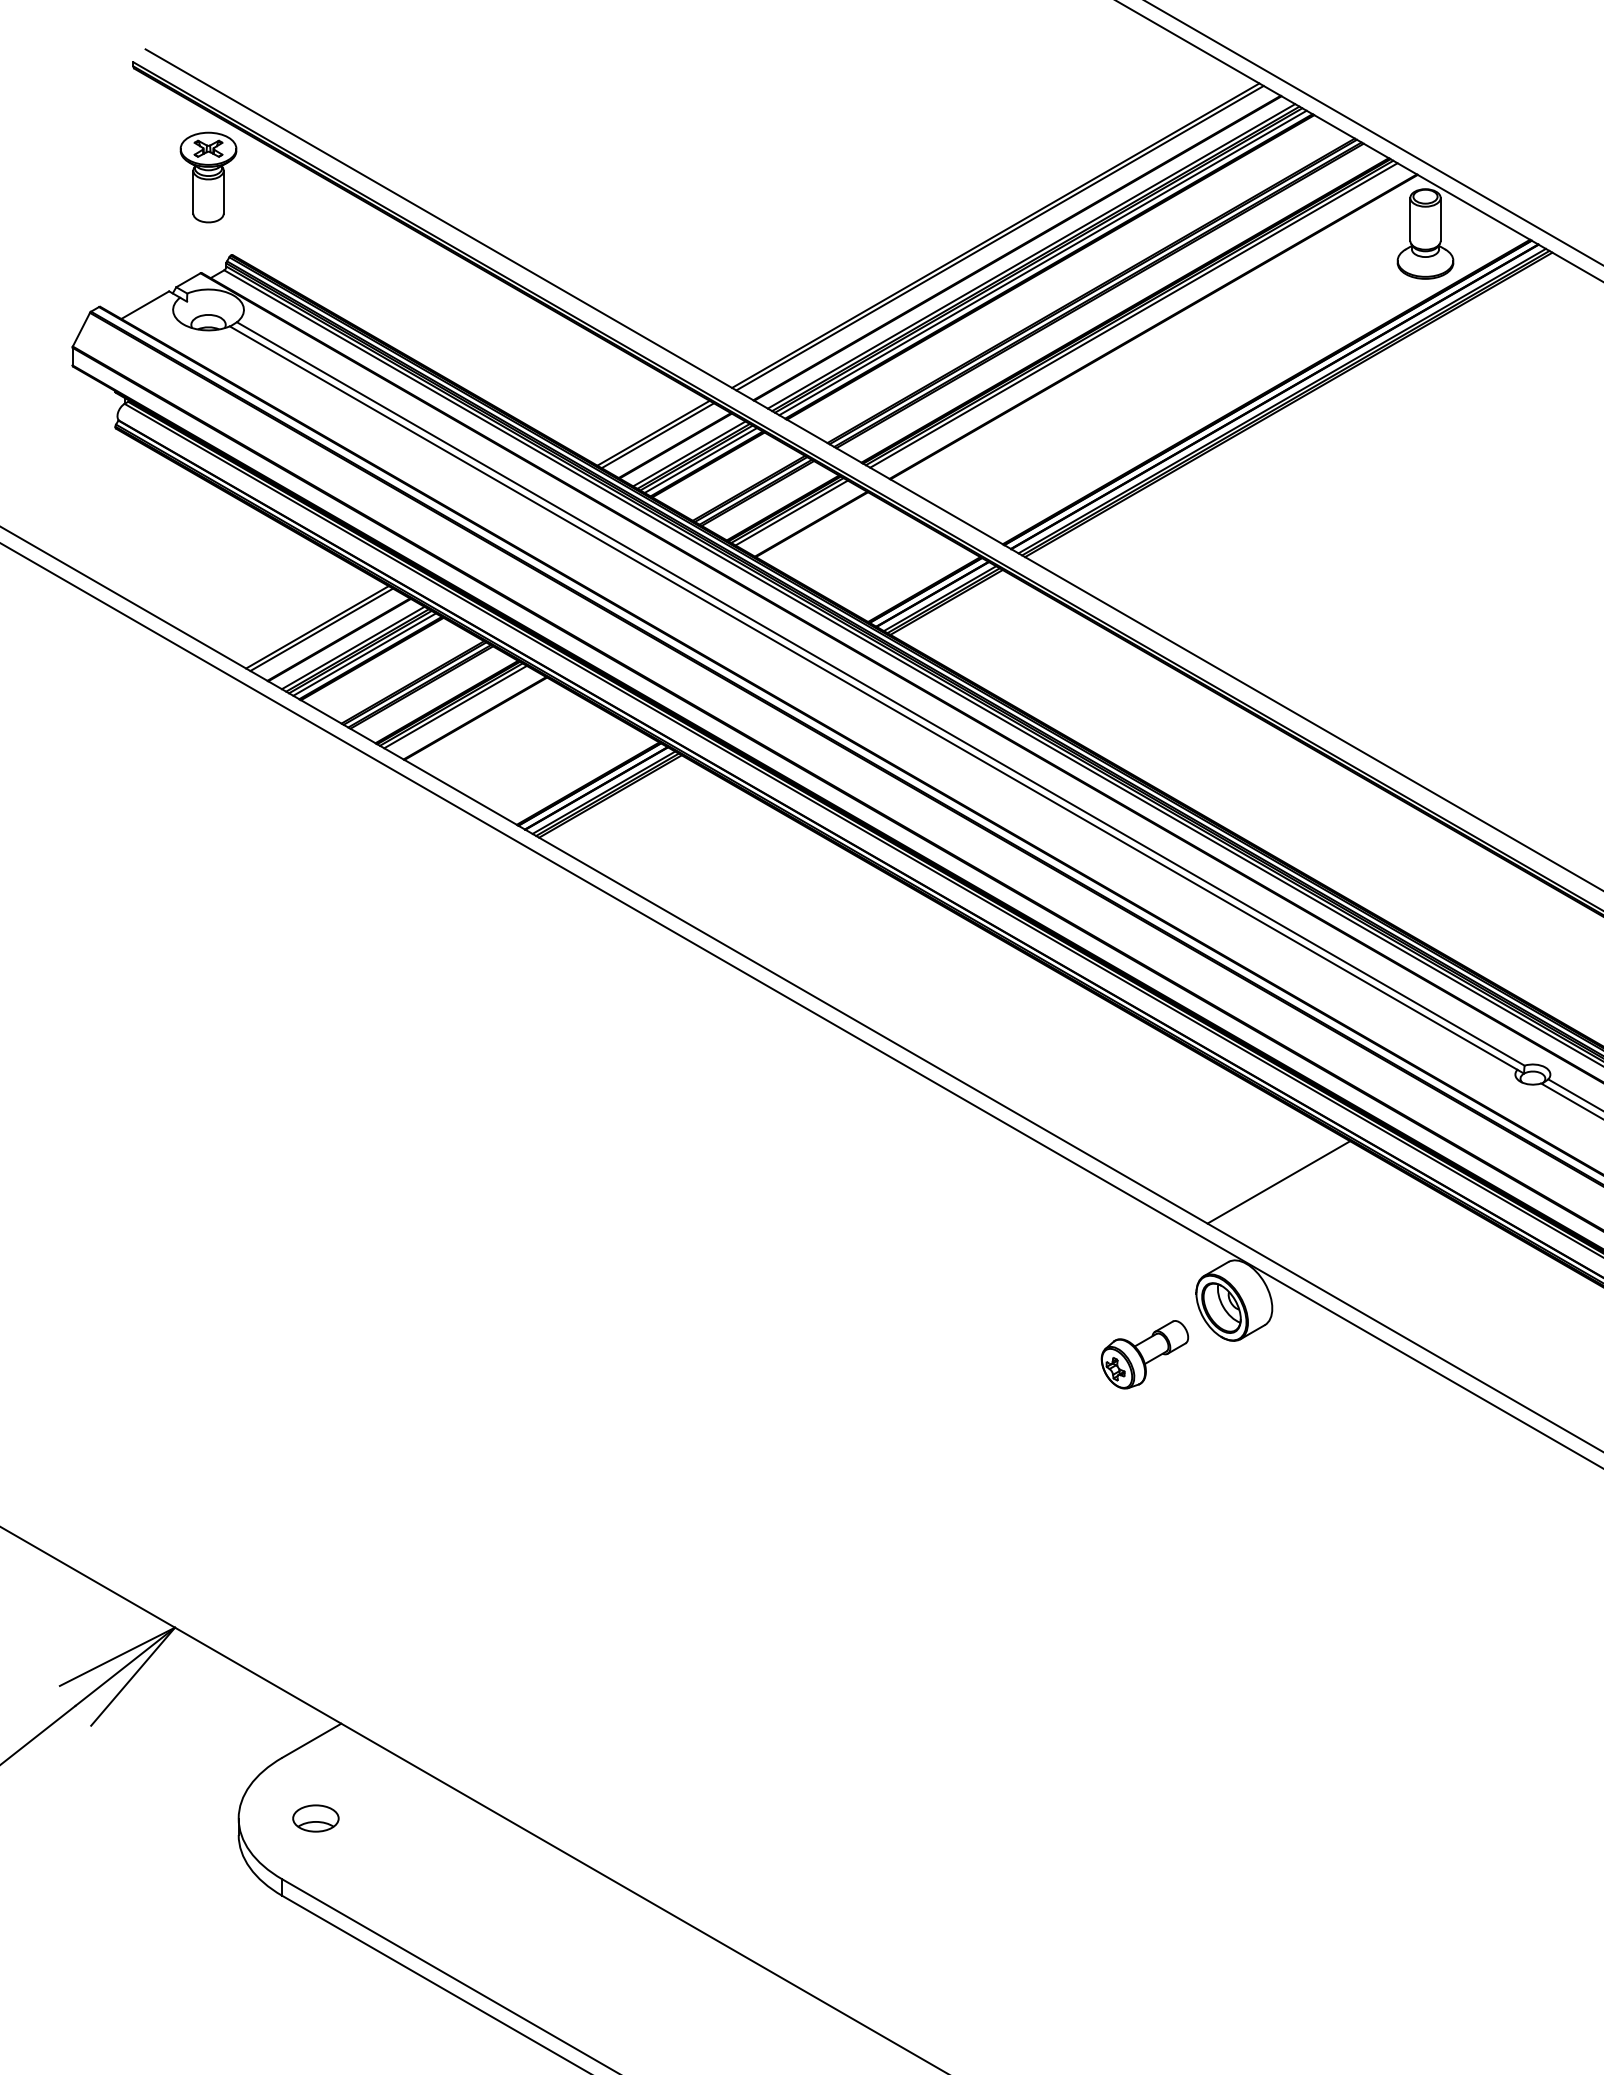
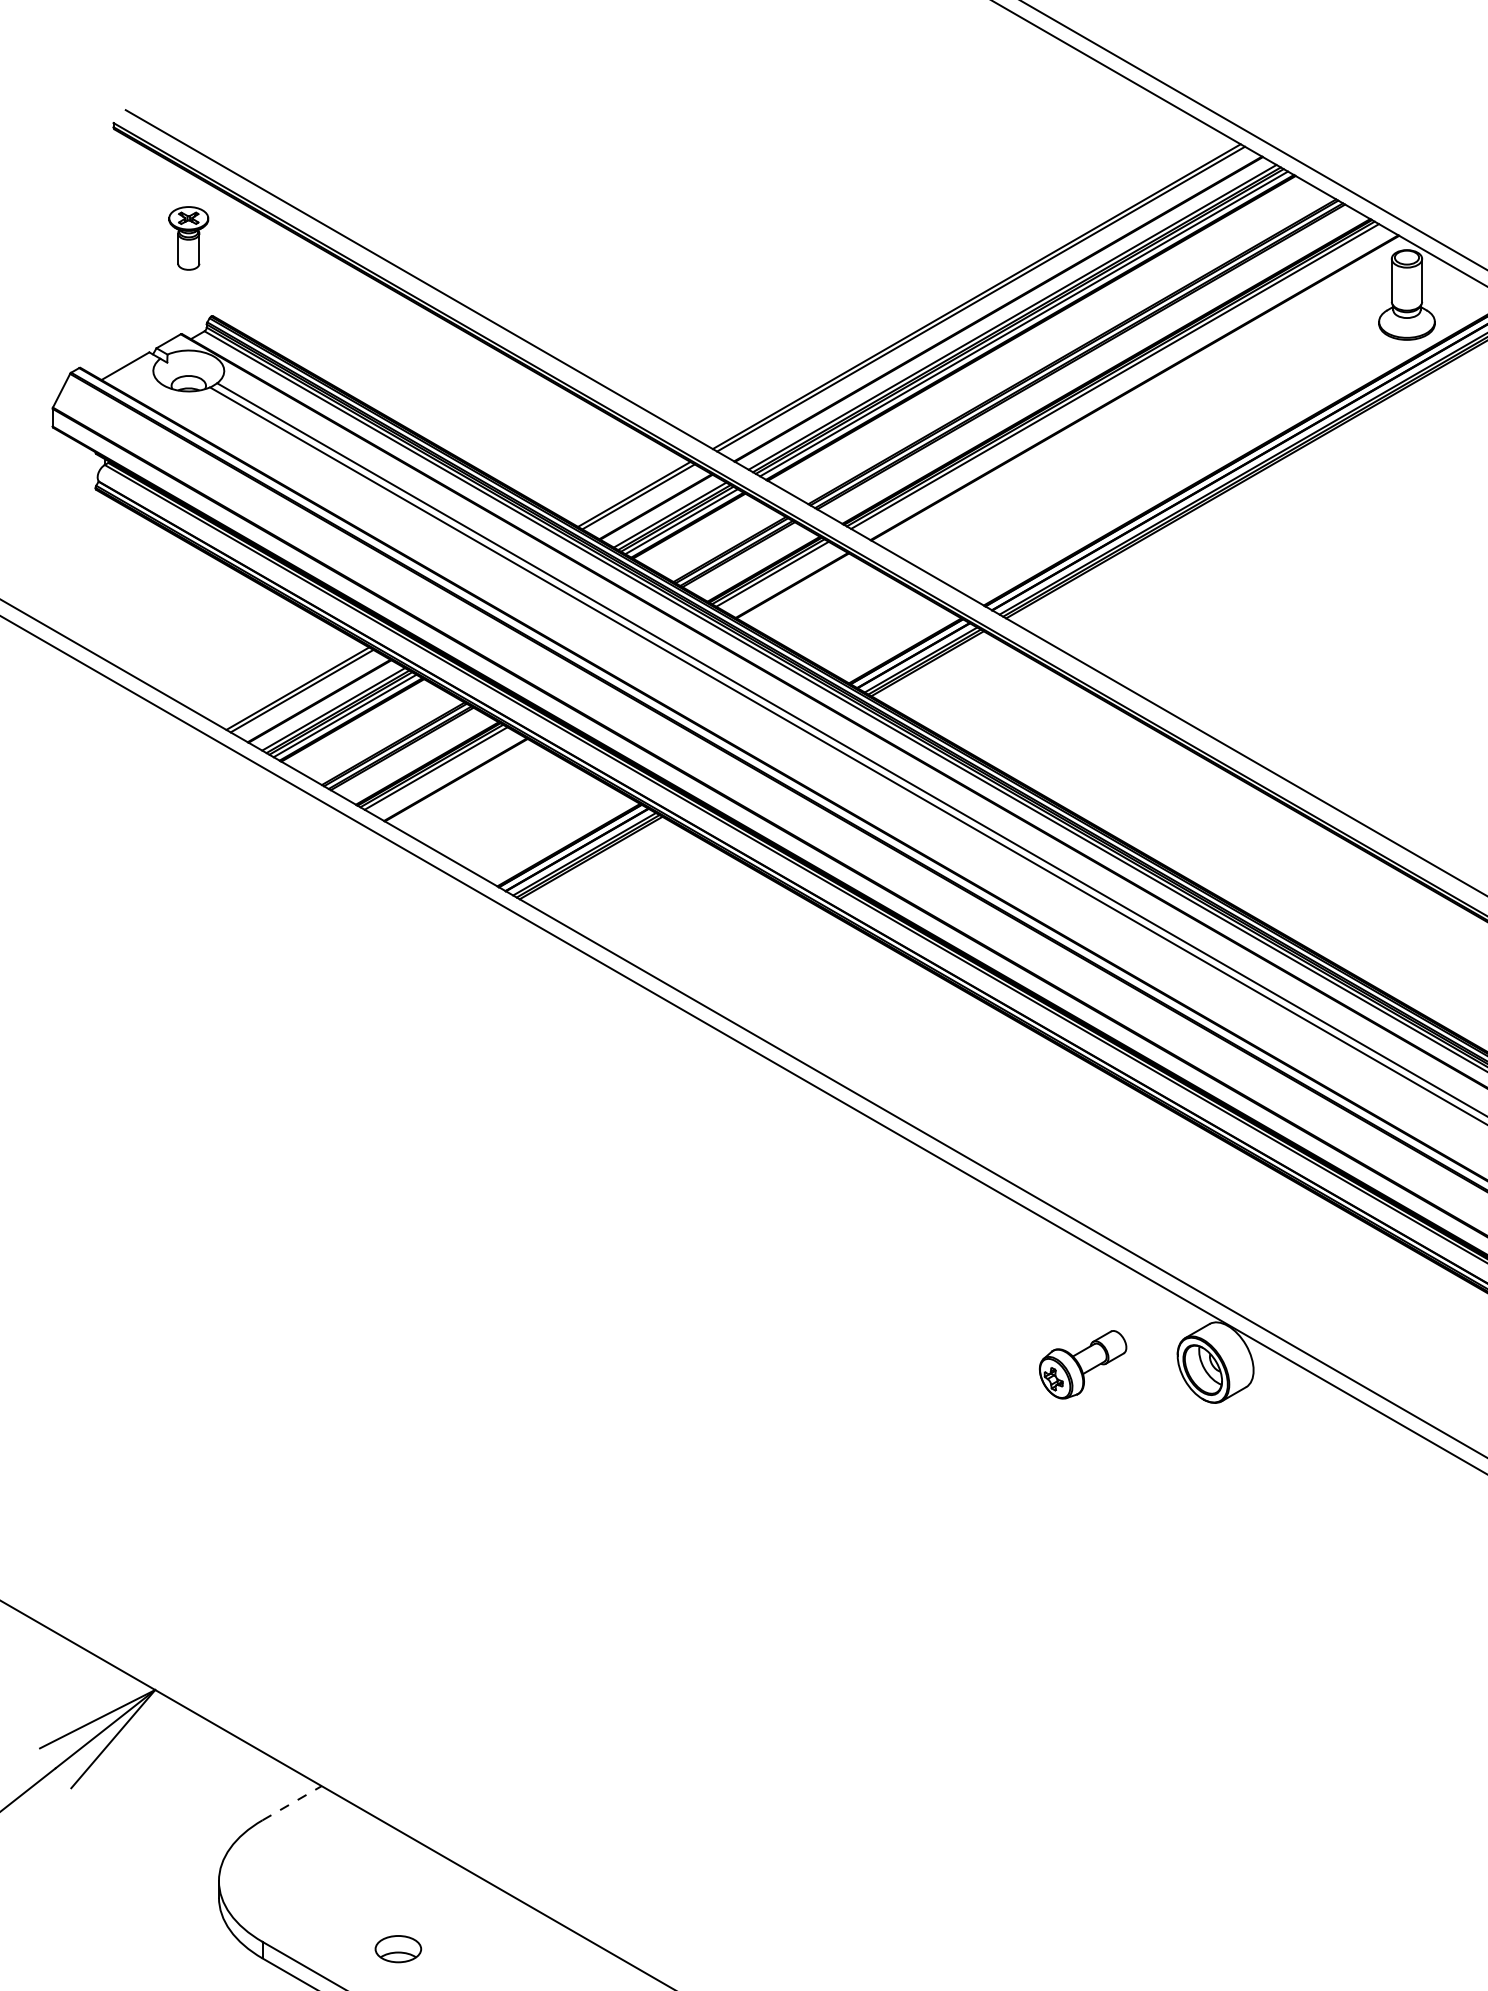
part: (208, 177) -> (188, 238), size x0.7
line: (1278, 1182) -> (1259, 1244), removed
part: (1144, 1354) -> (1082, 1364), moved
line: (312, 1740) -> (292, 1802), solid -> dashed
part: (315, 1818) -> (397, 1949), moved

